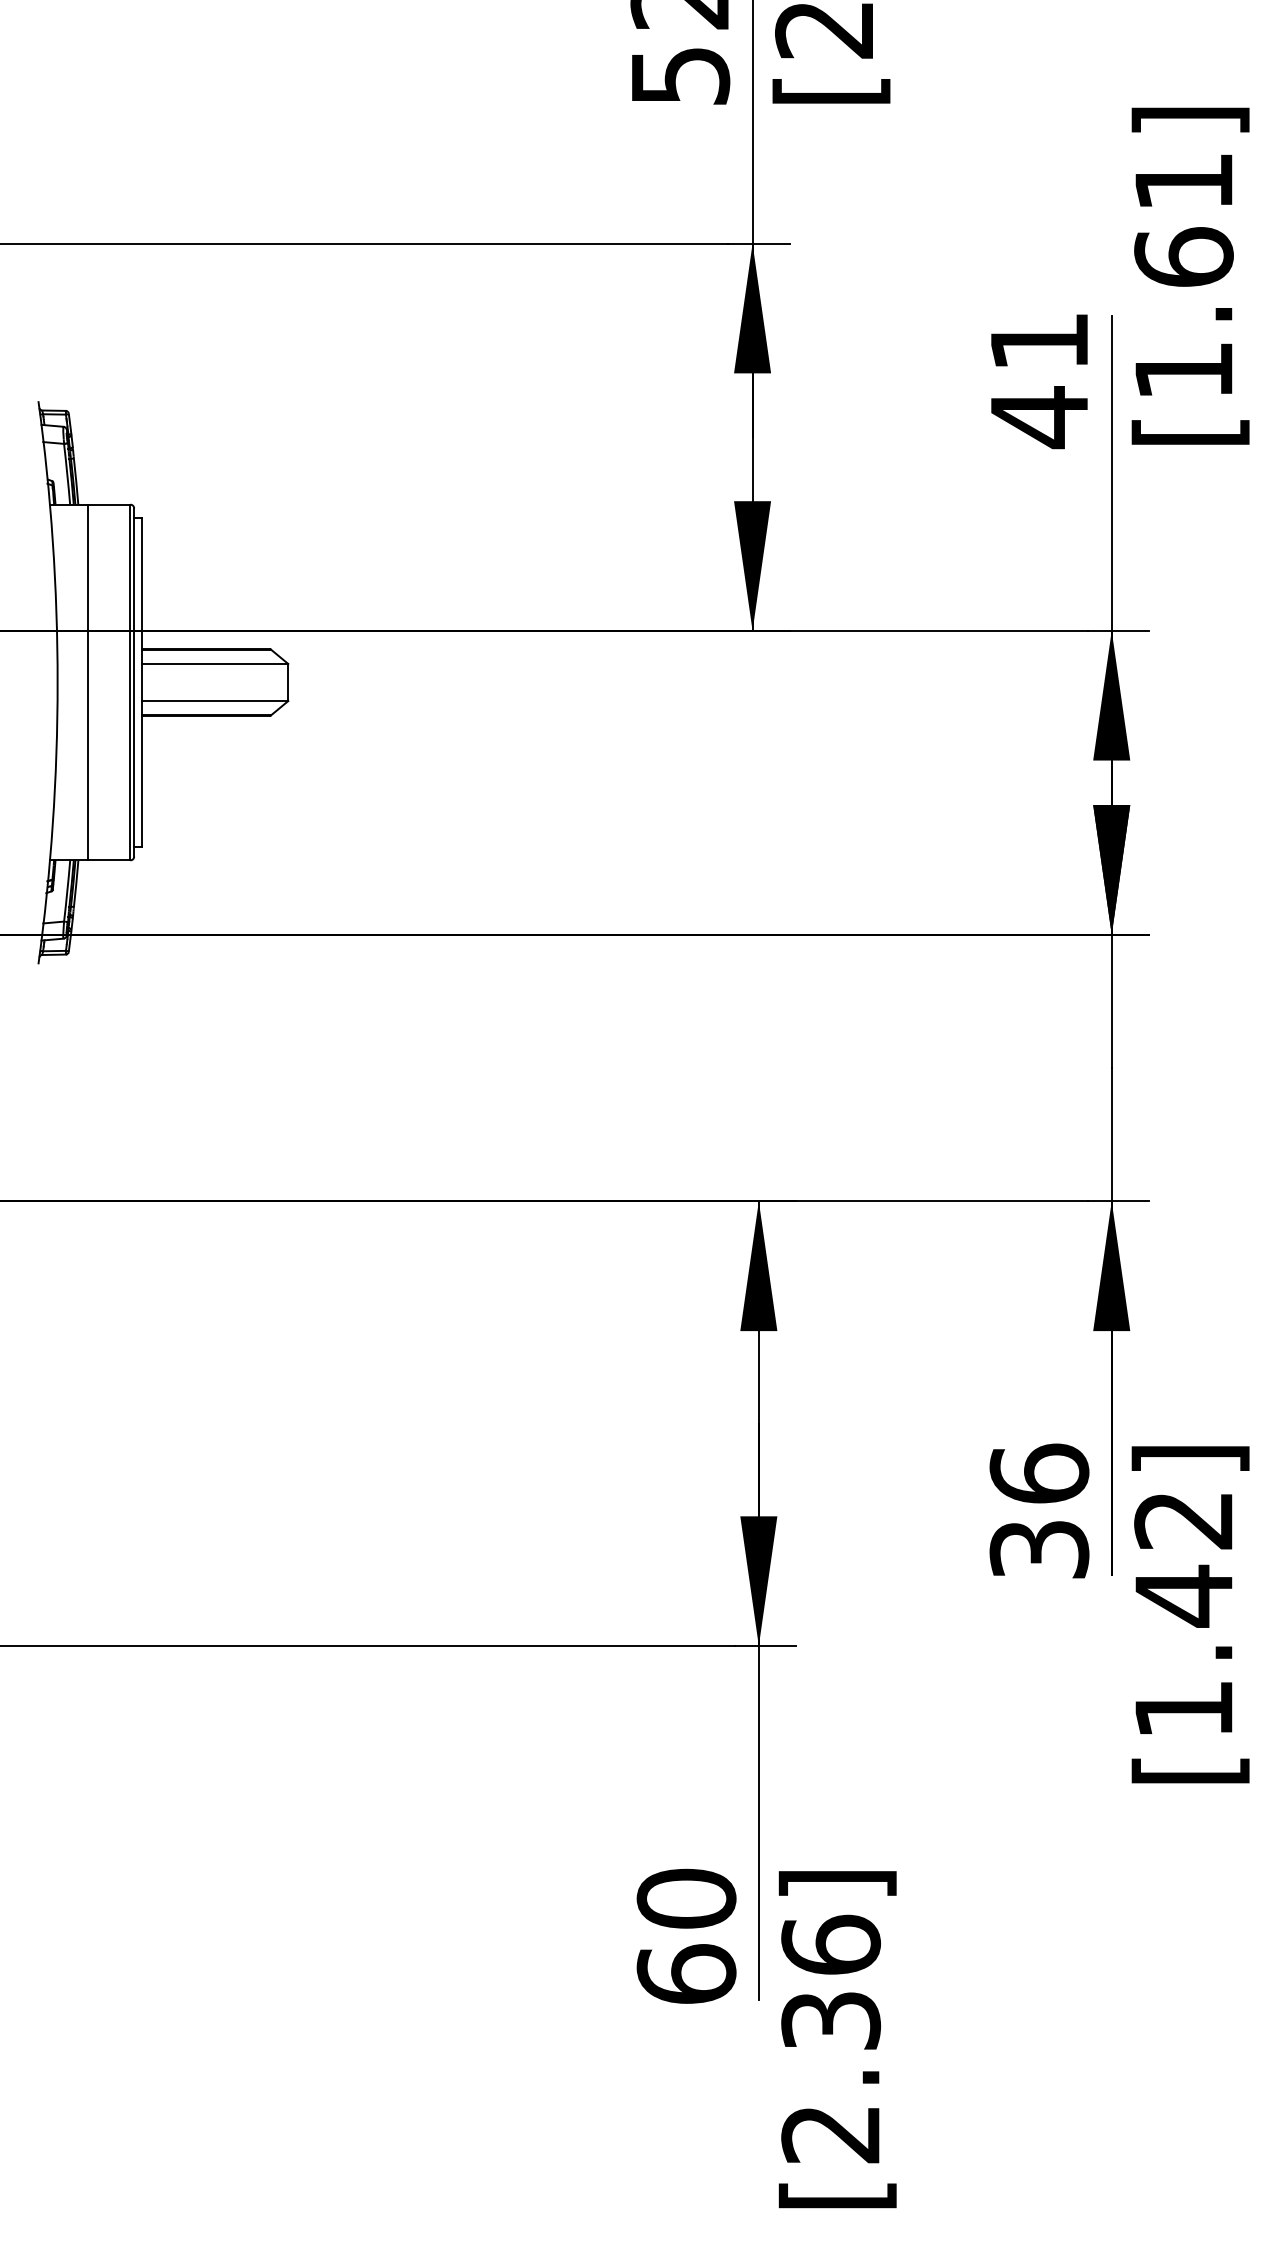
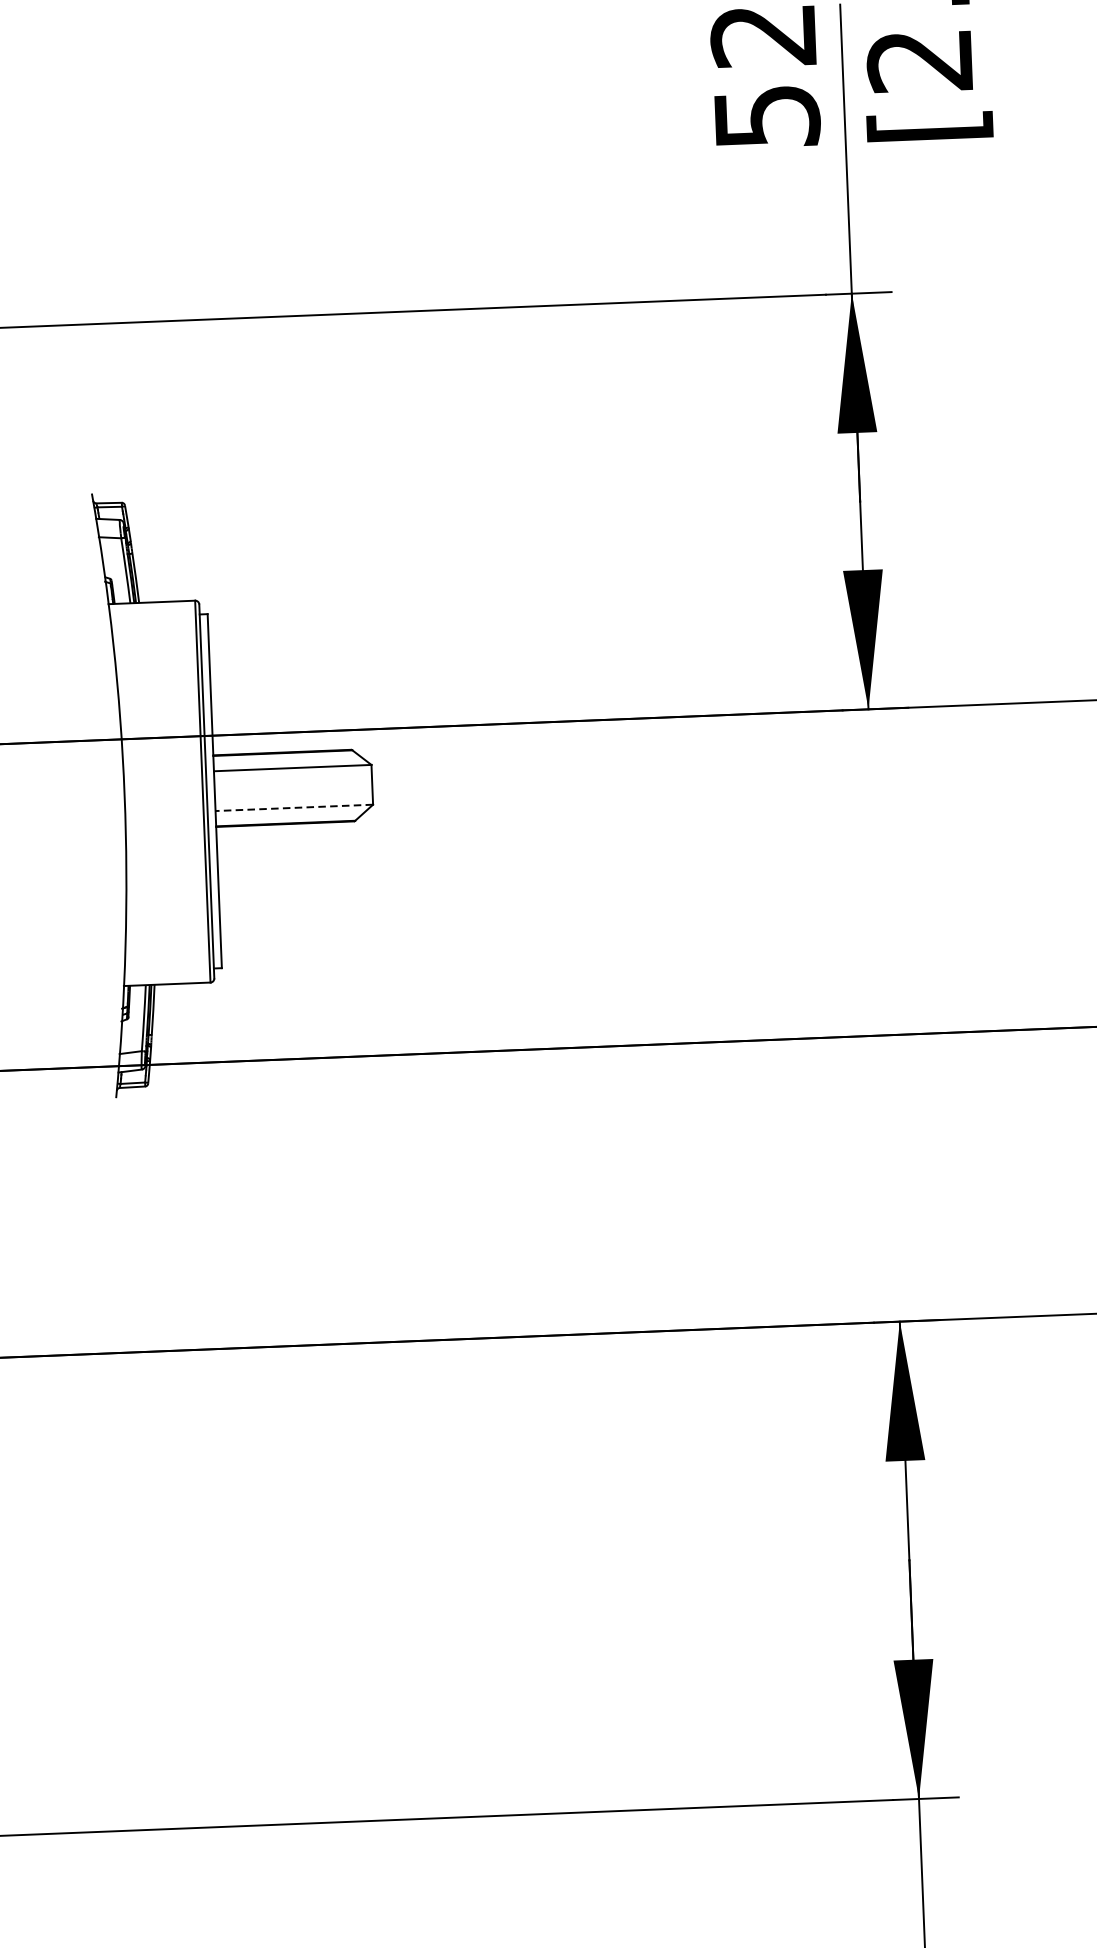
line: (88, 682) -> (157, 793), removed
line: (214, 701) -> (293, 808), solid -> dashed

